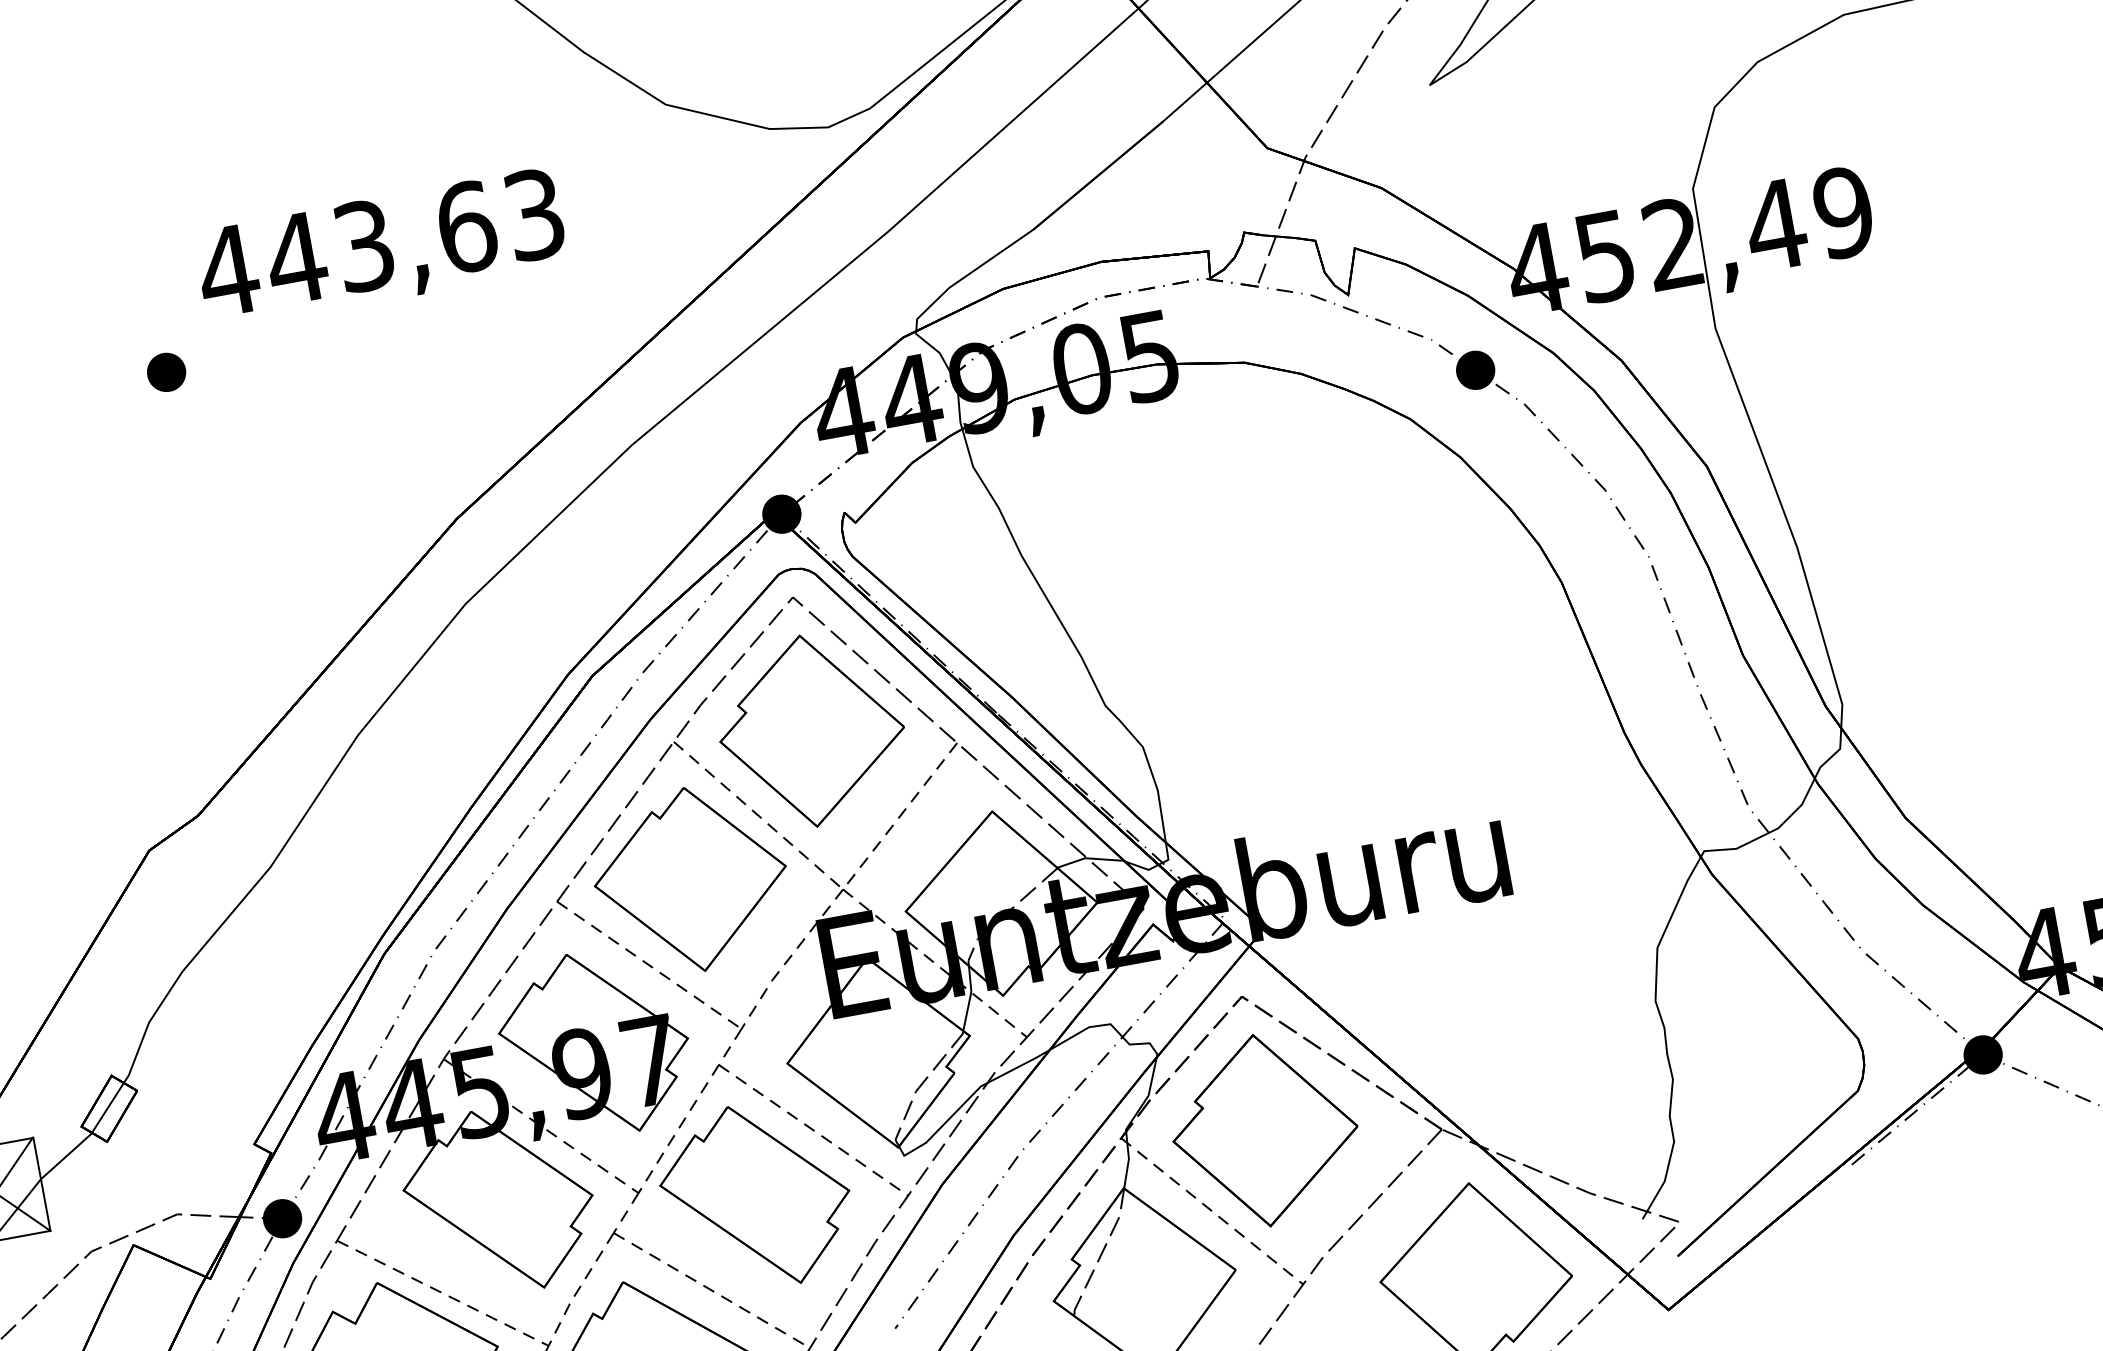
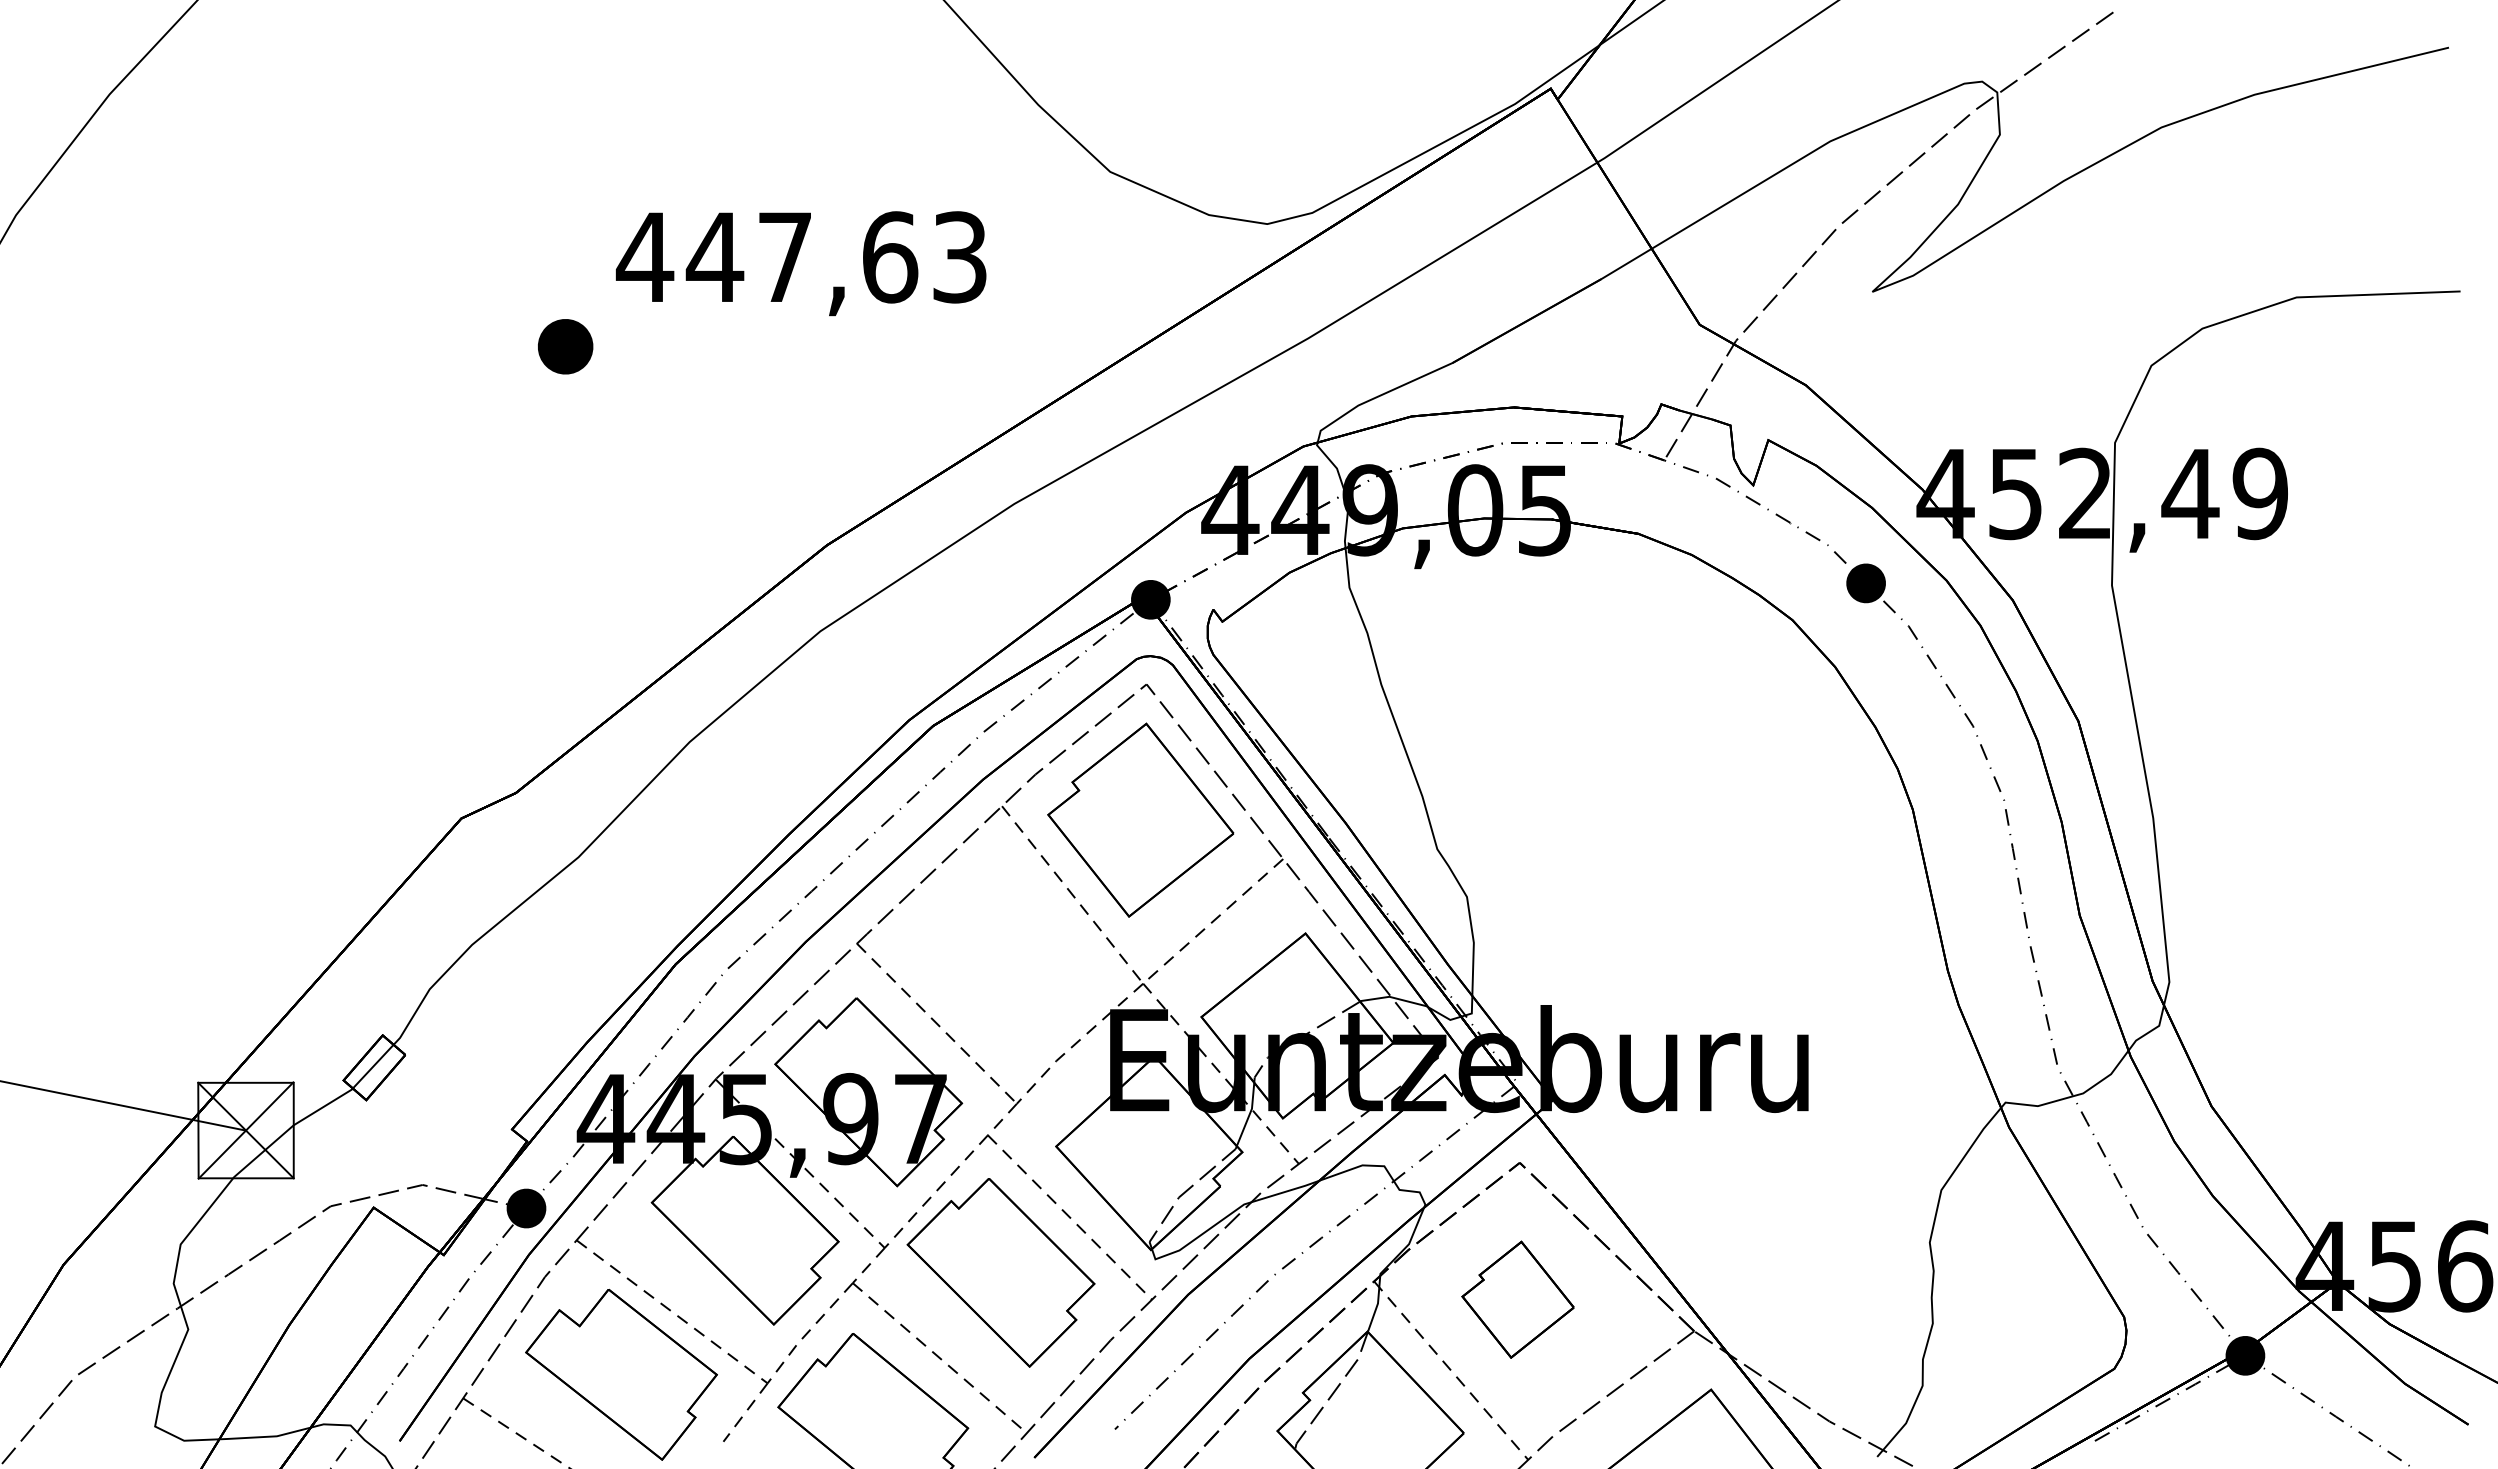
text: (363, 246) -> (784, 257), 443,63 -> 447,63
part: (166, 372) -> (565, 346), size x1.4
part: (690, 880) -> (993, 946), removed
part: (1264, 1130) -> (1517, 1299), size x0.6

